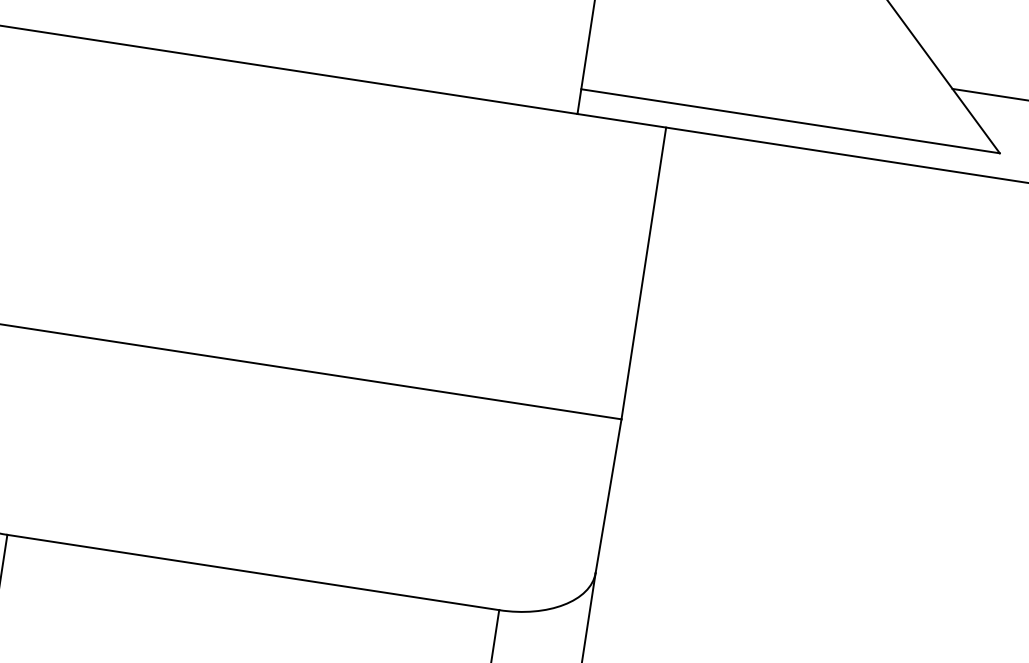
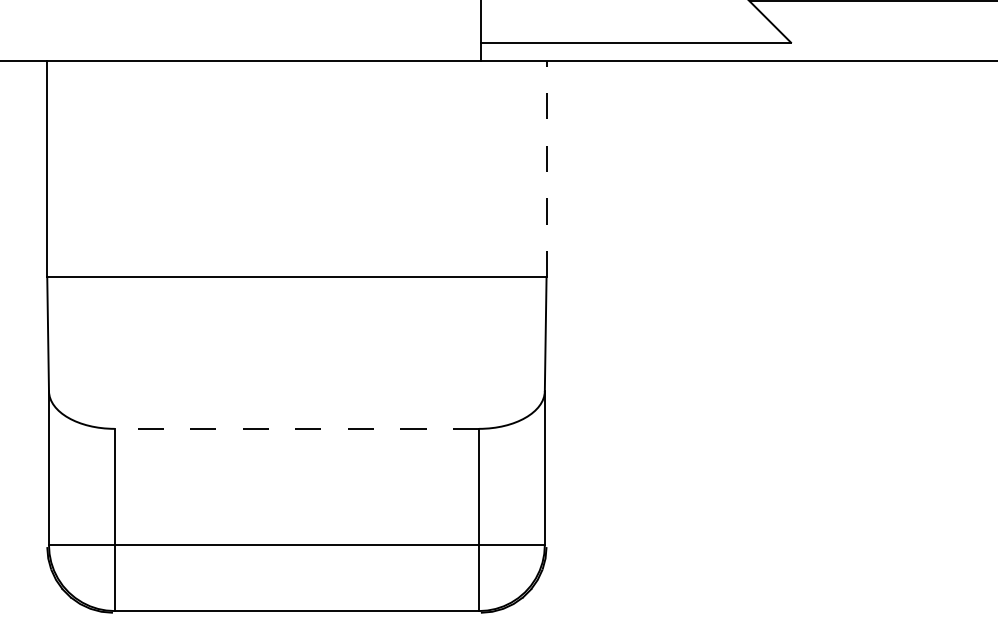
line: (643, 272) -> (546, 168), solid -> dashed
line: (252, 571) -> (296, 428), solid -> dashed

